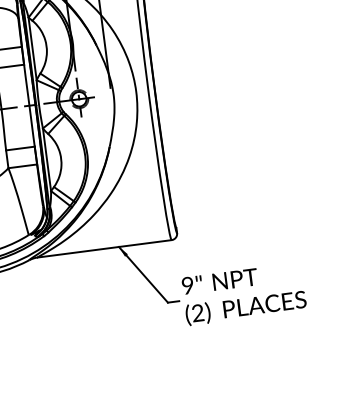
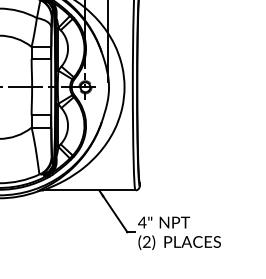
text: (188, 285) -> (142, 222), 9" -> 4"

